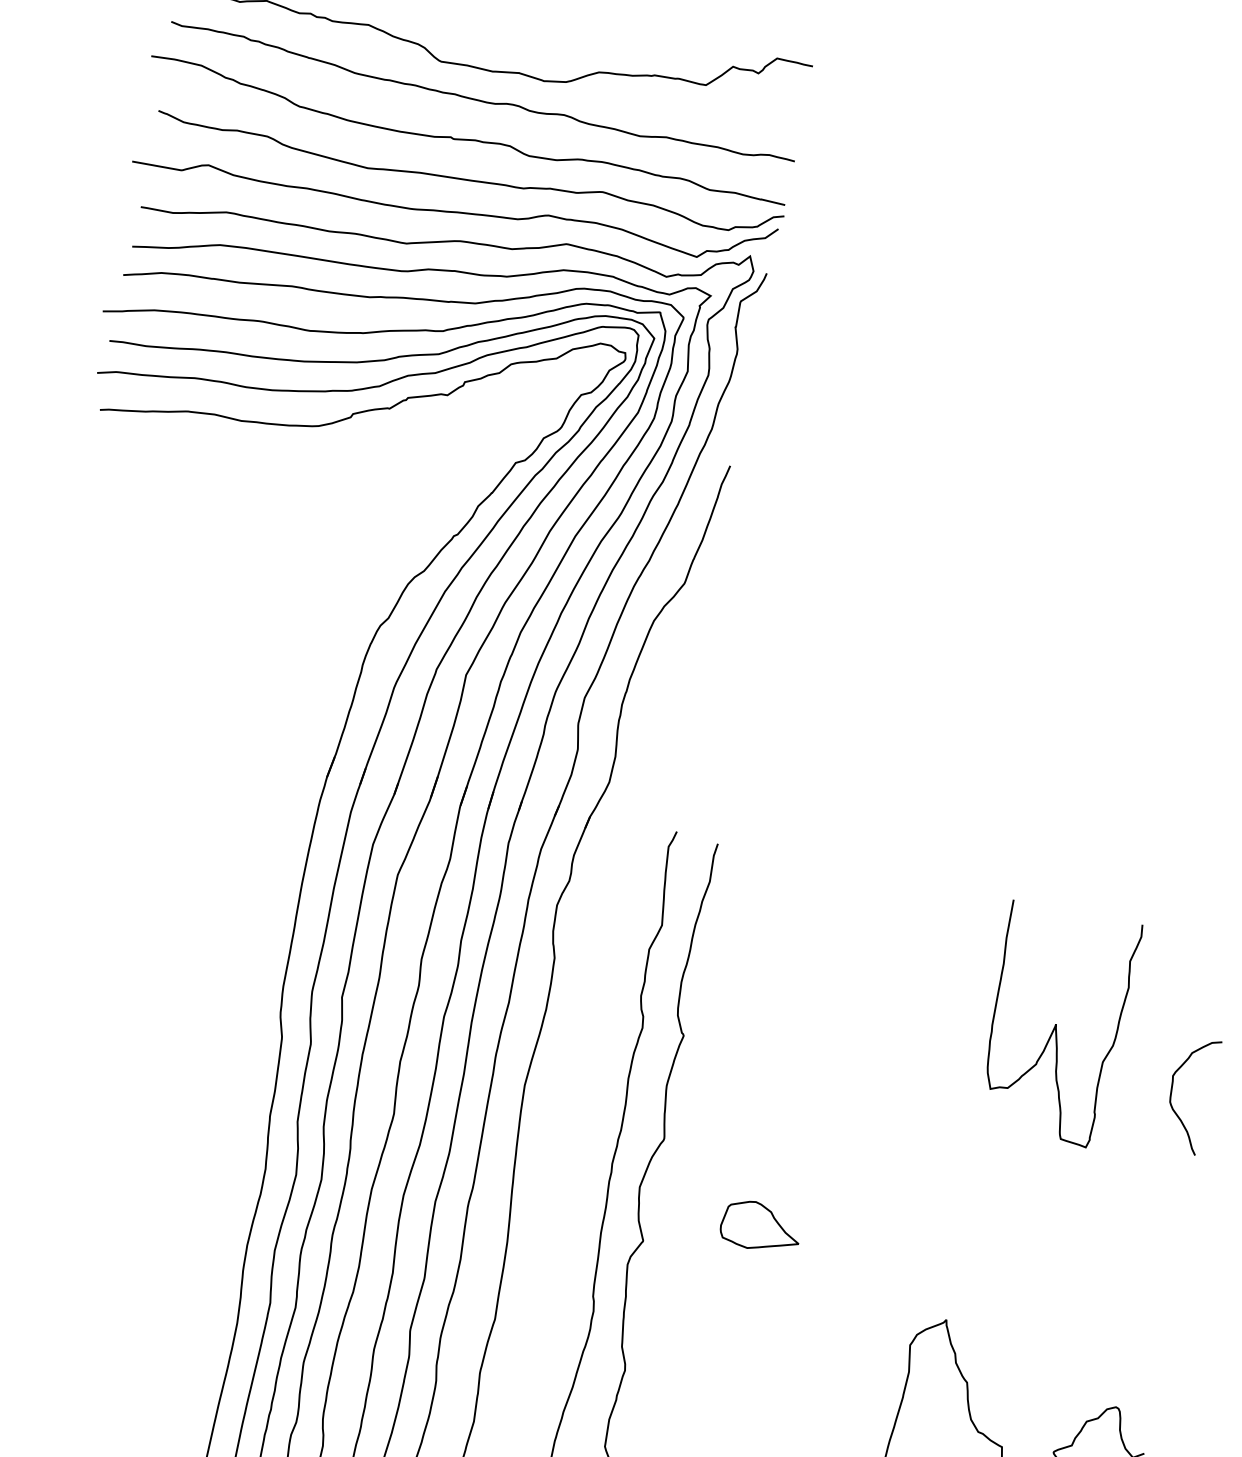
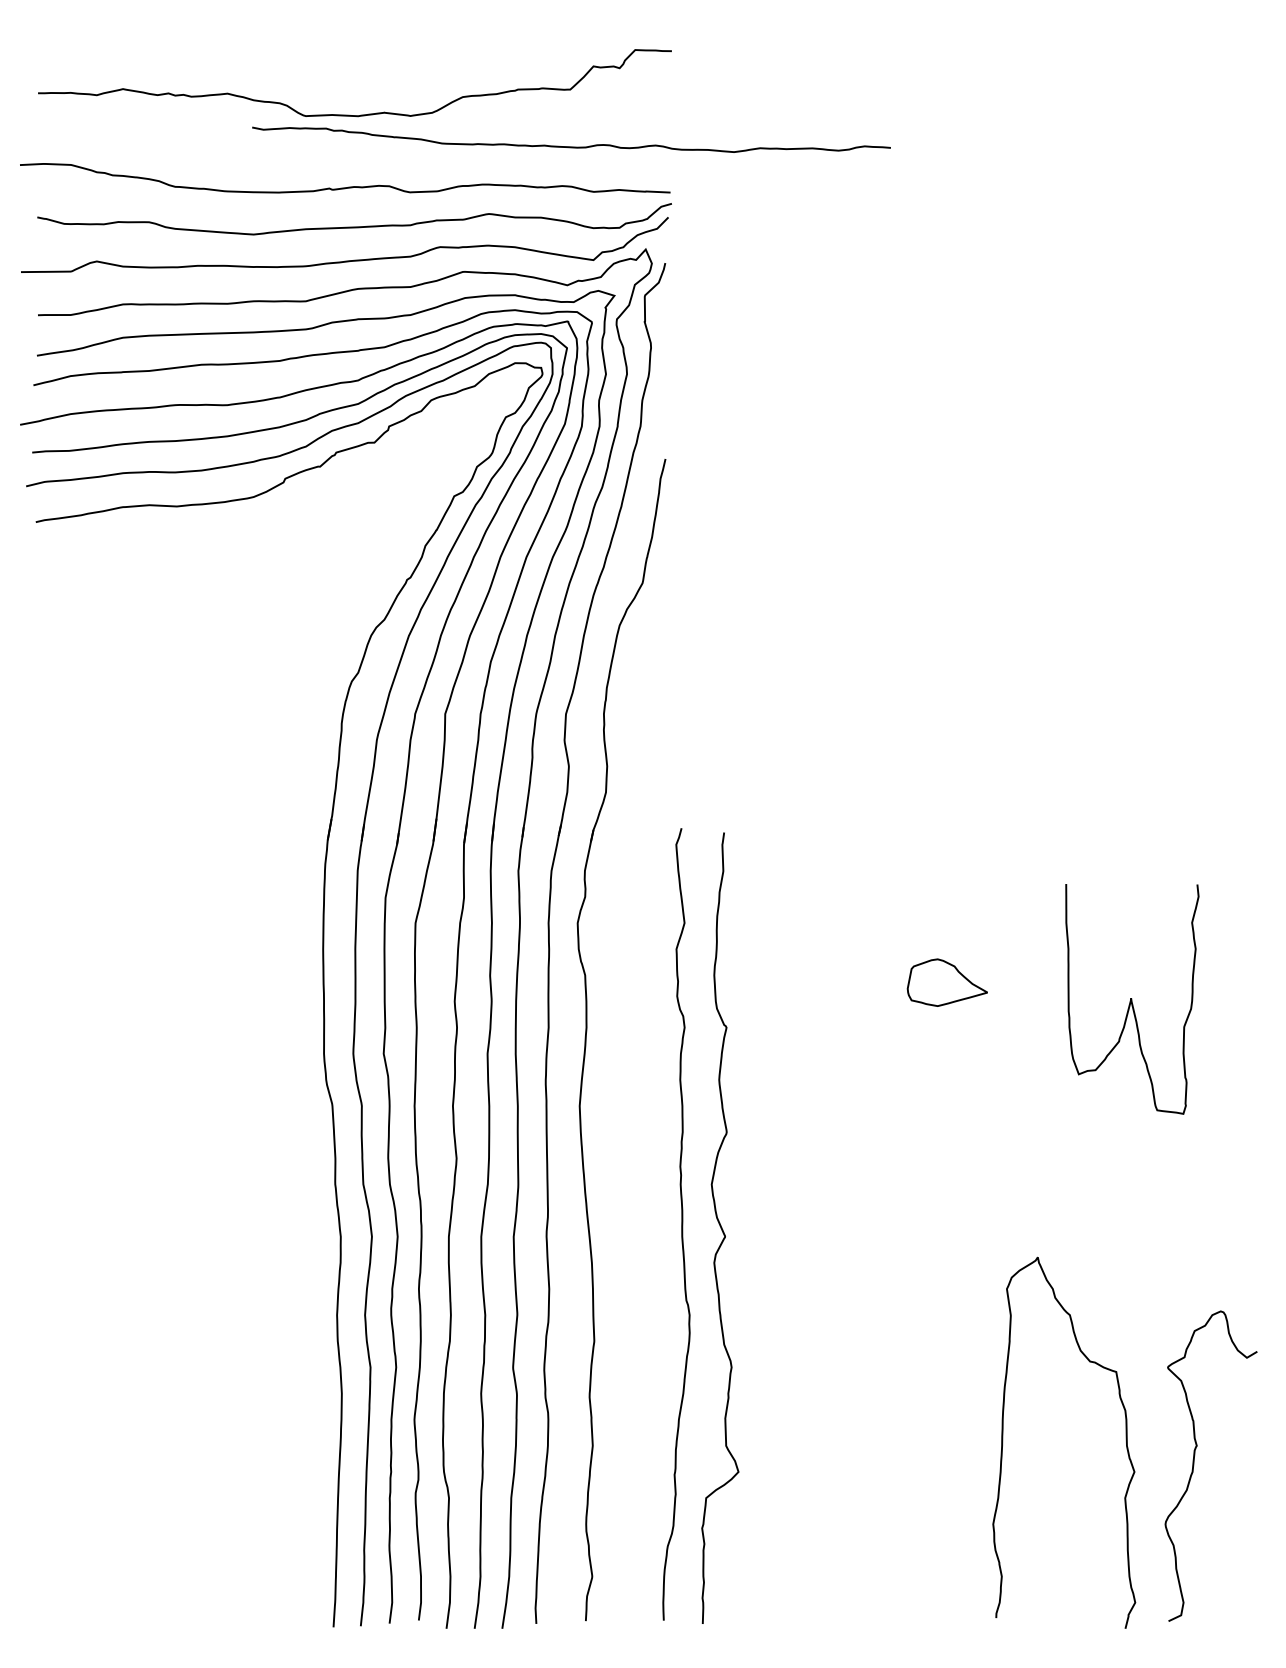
curve: (481, 100) -> (571, 146), moved
curve: (1057, 1025) -> (1132, 999), moved
curve: (1171, 1096) -> (1217, 995), removed
part: (760, 1226) -> (946, 982), moved

